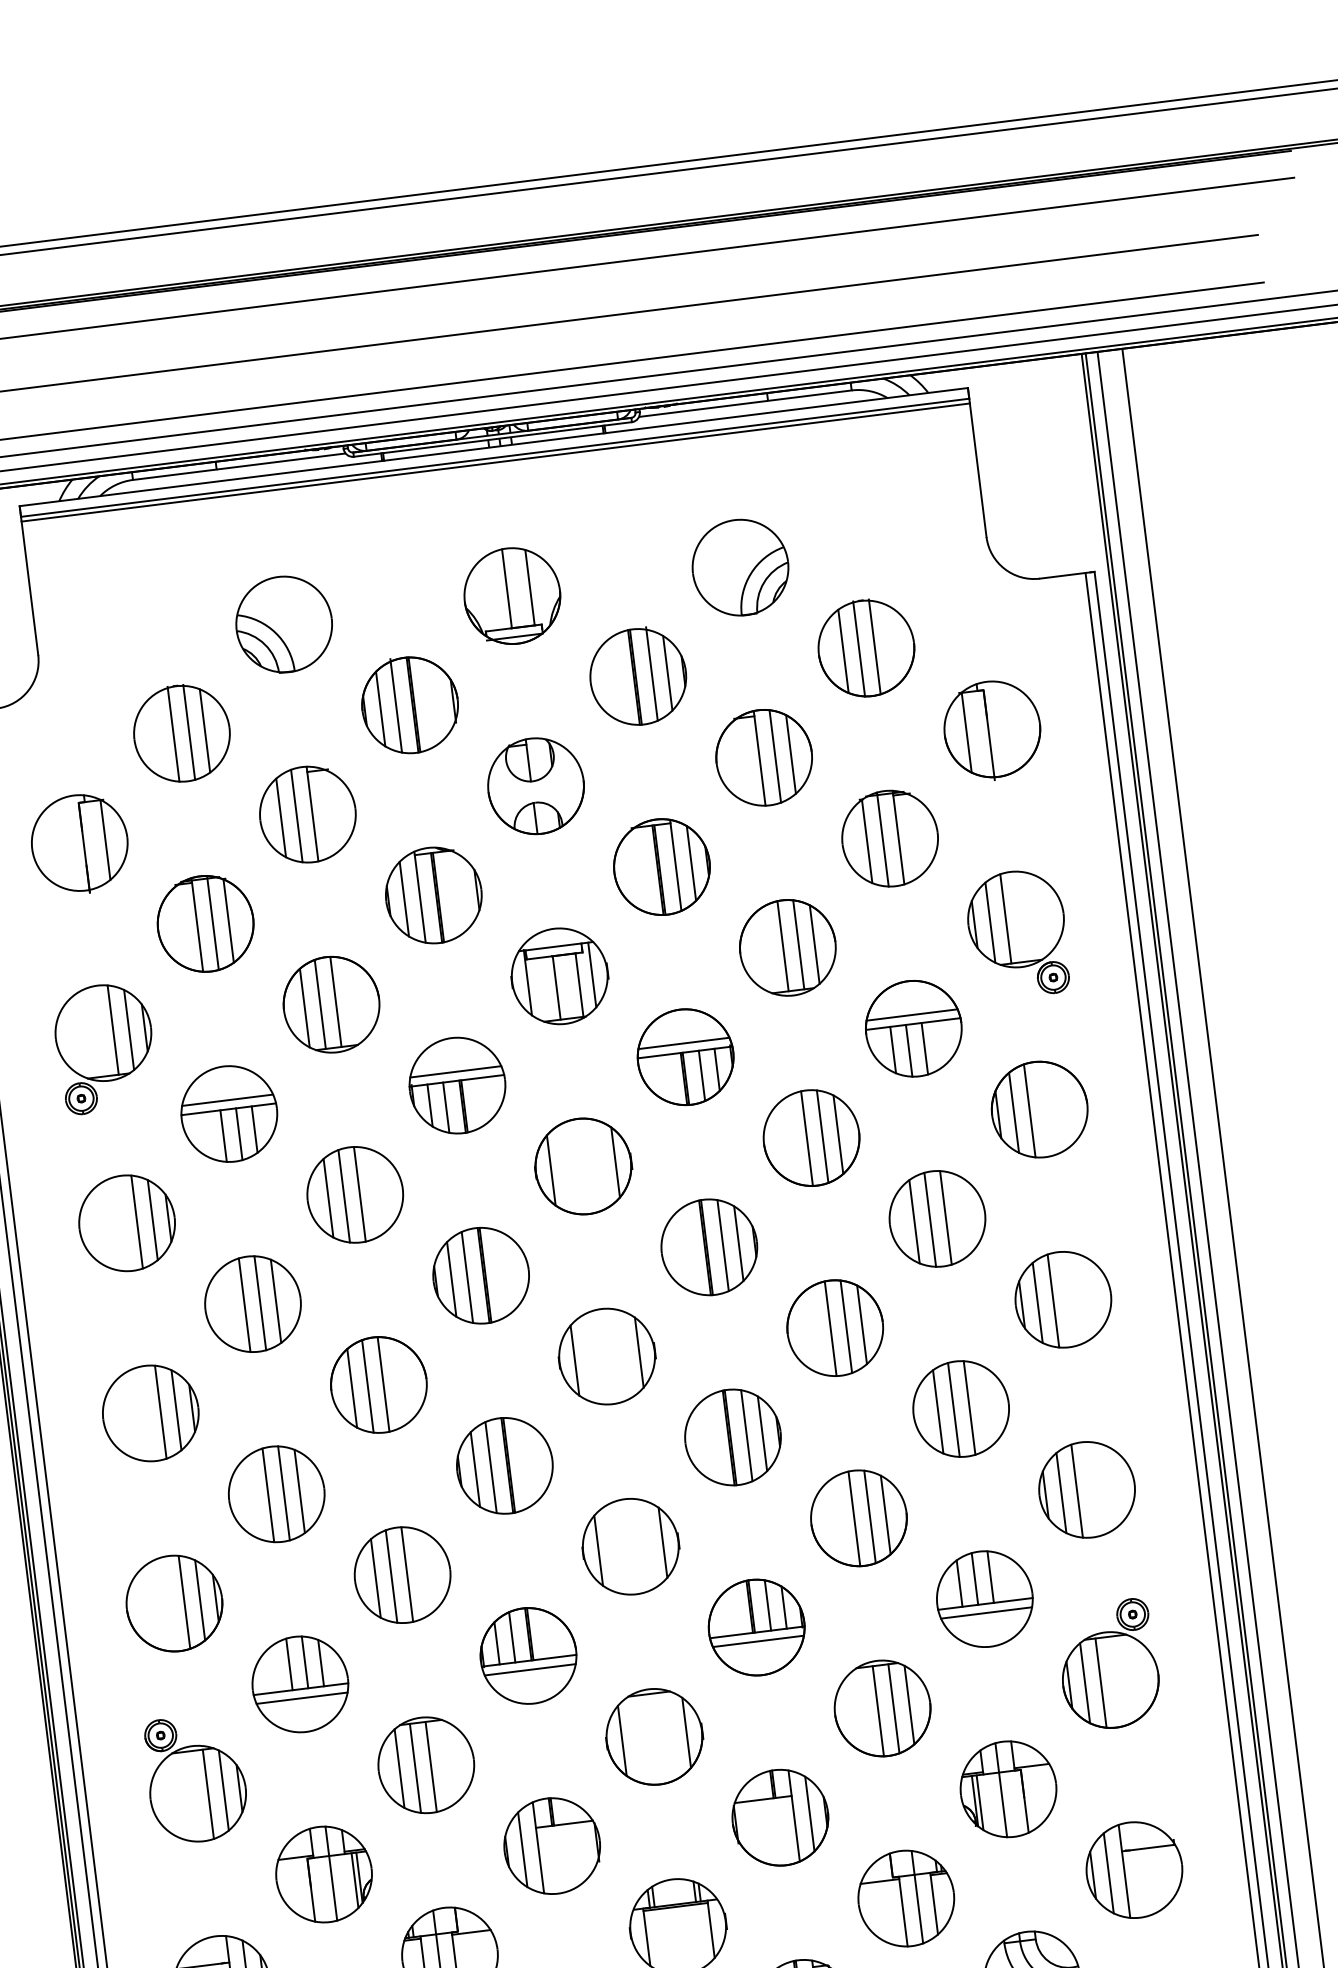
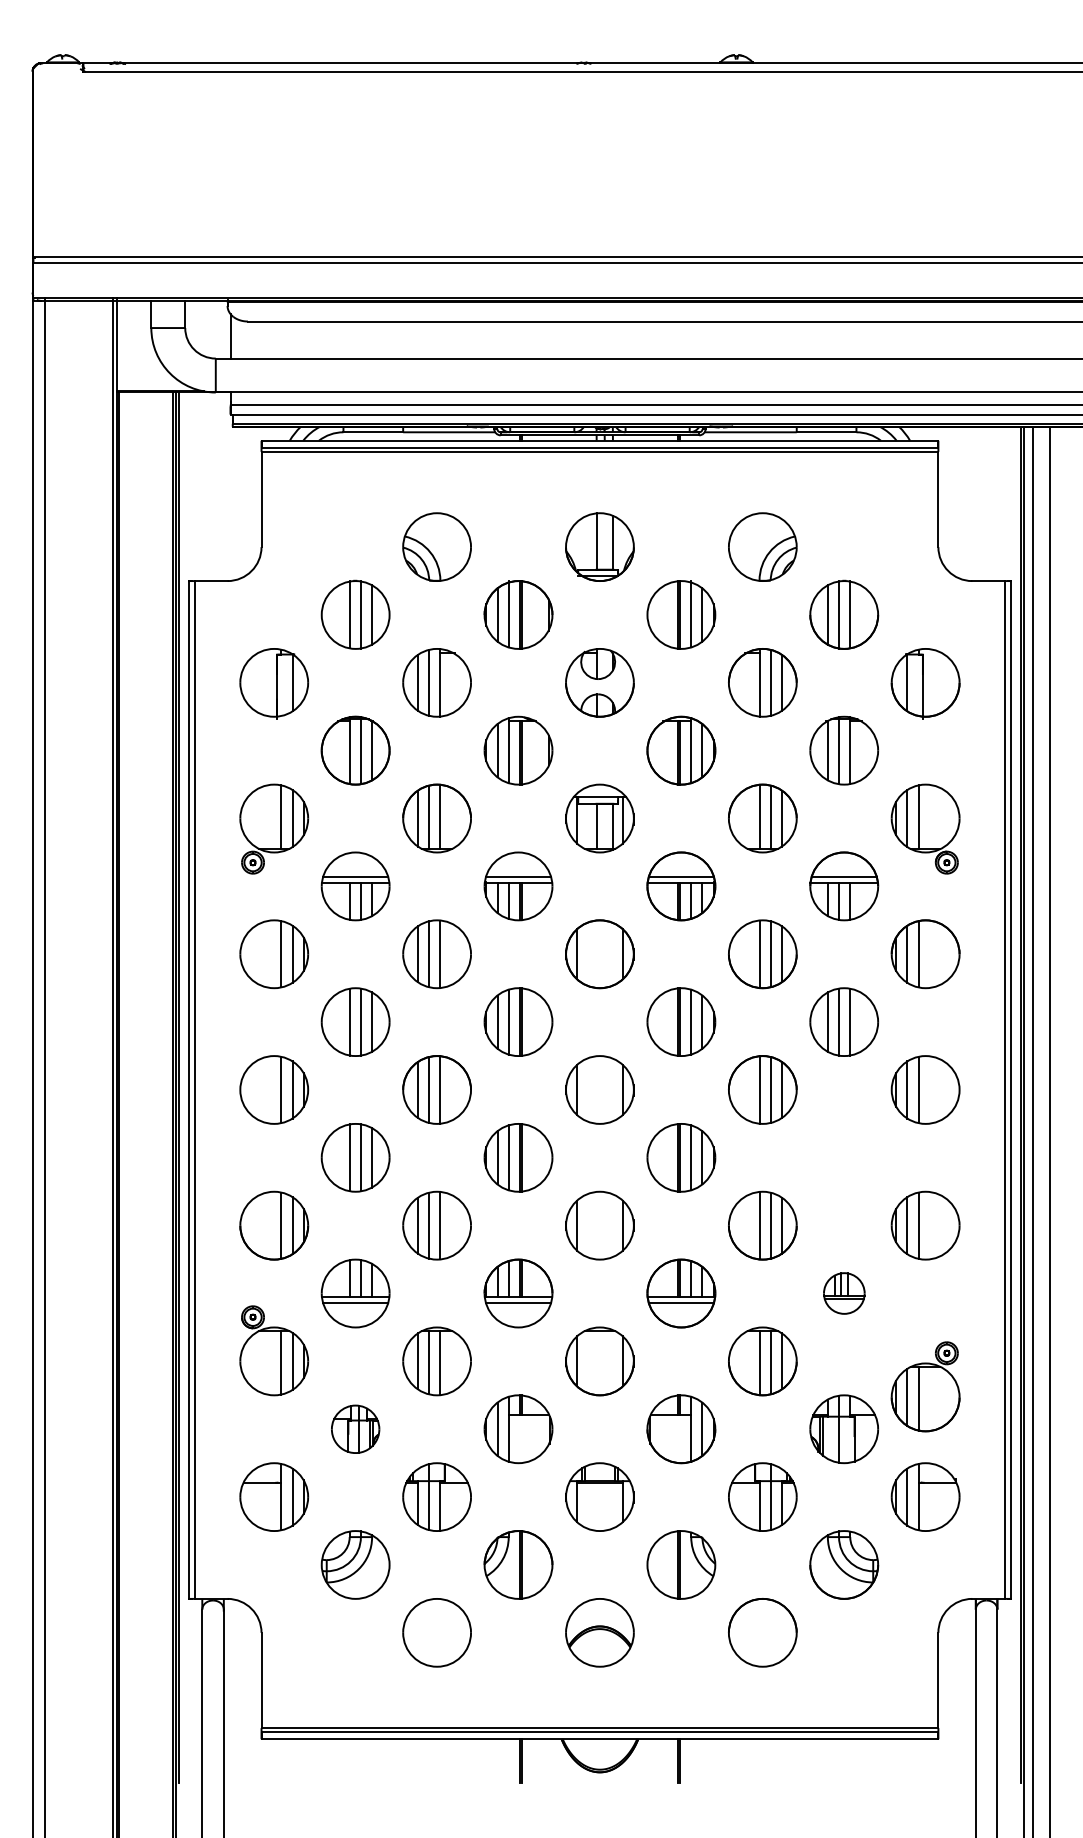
part: (960, 1408) -> (843, 1157), removed
part: (985, 1599) -> (844, 1293), size x0.6
part: (1108, 1664) -> (925, 1386), moved
part: (323, 1874) -> (355, 1429), size x0.7

